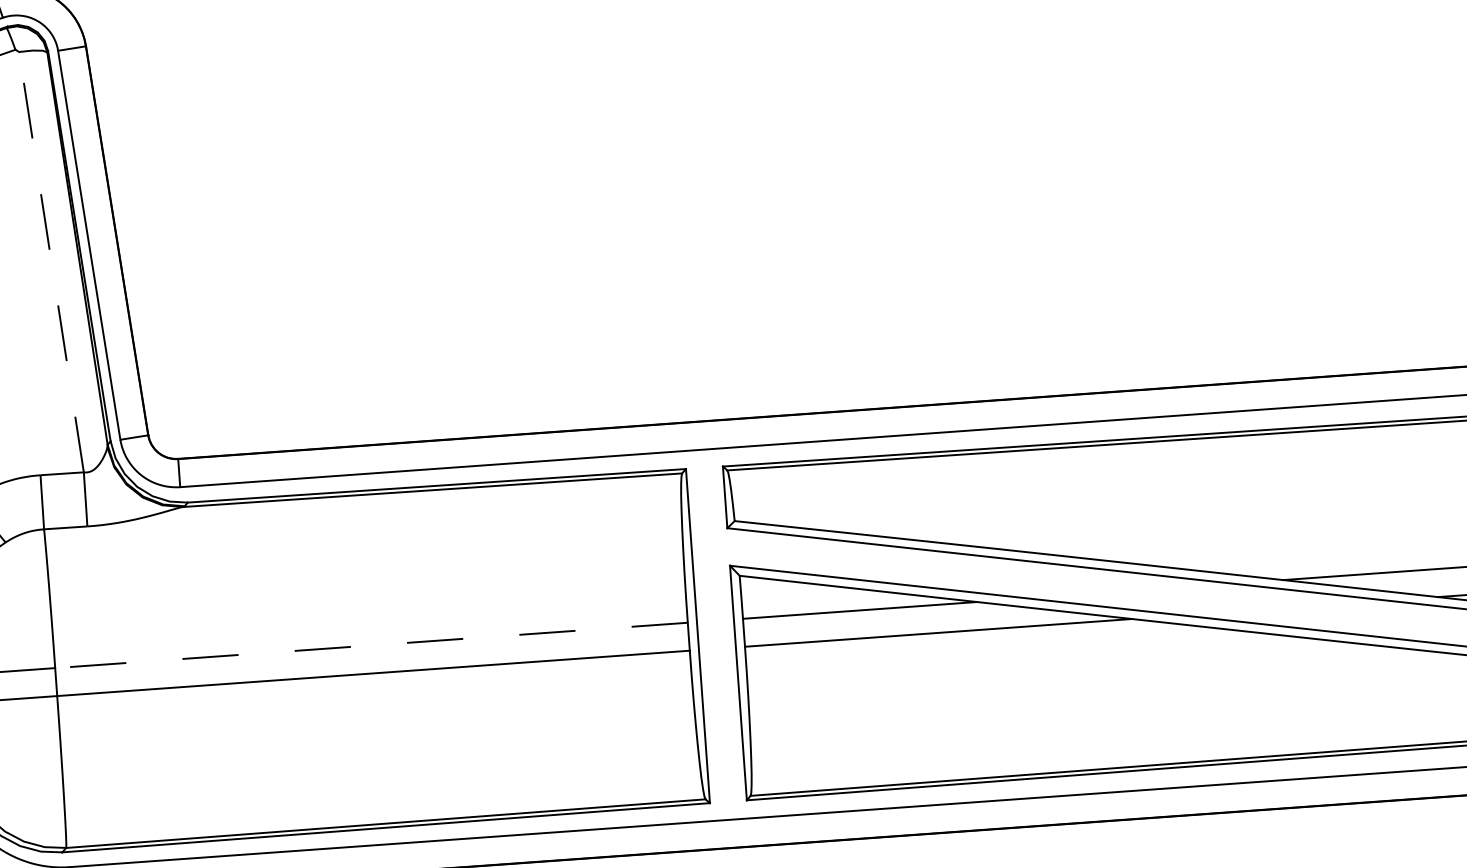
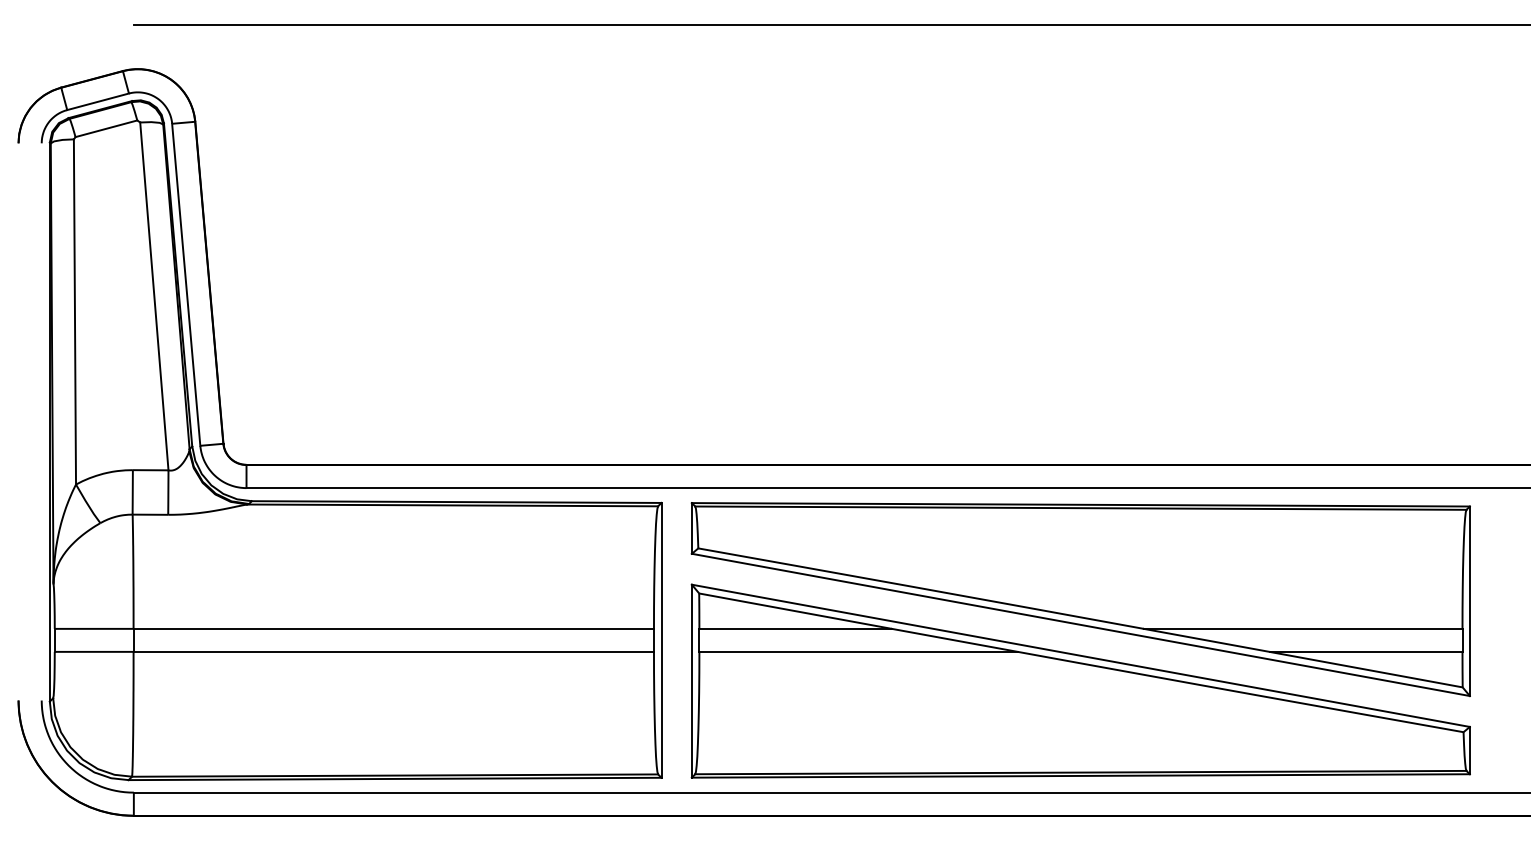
line: (51, 261) -> (154, 295), dashed -> solid
line: (371, 645) -> (393, 628), dashed -> solid

